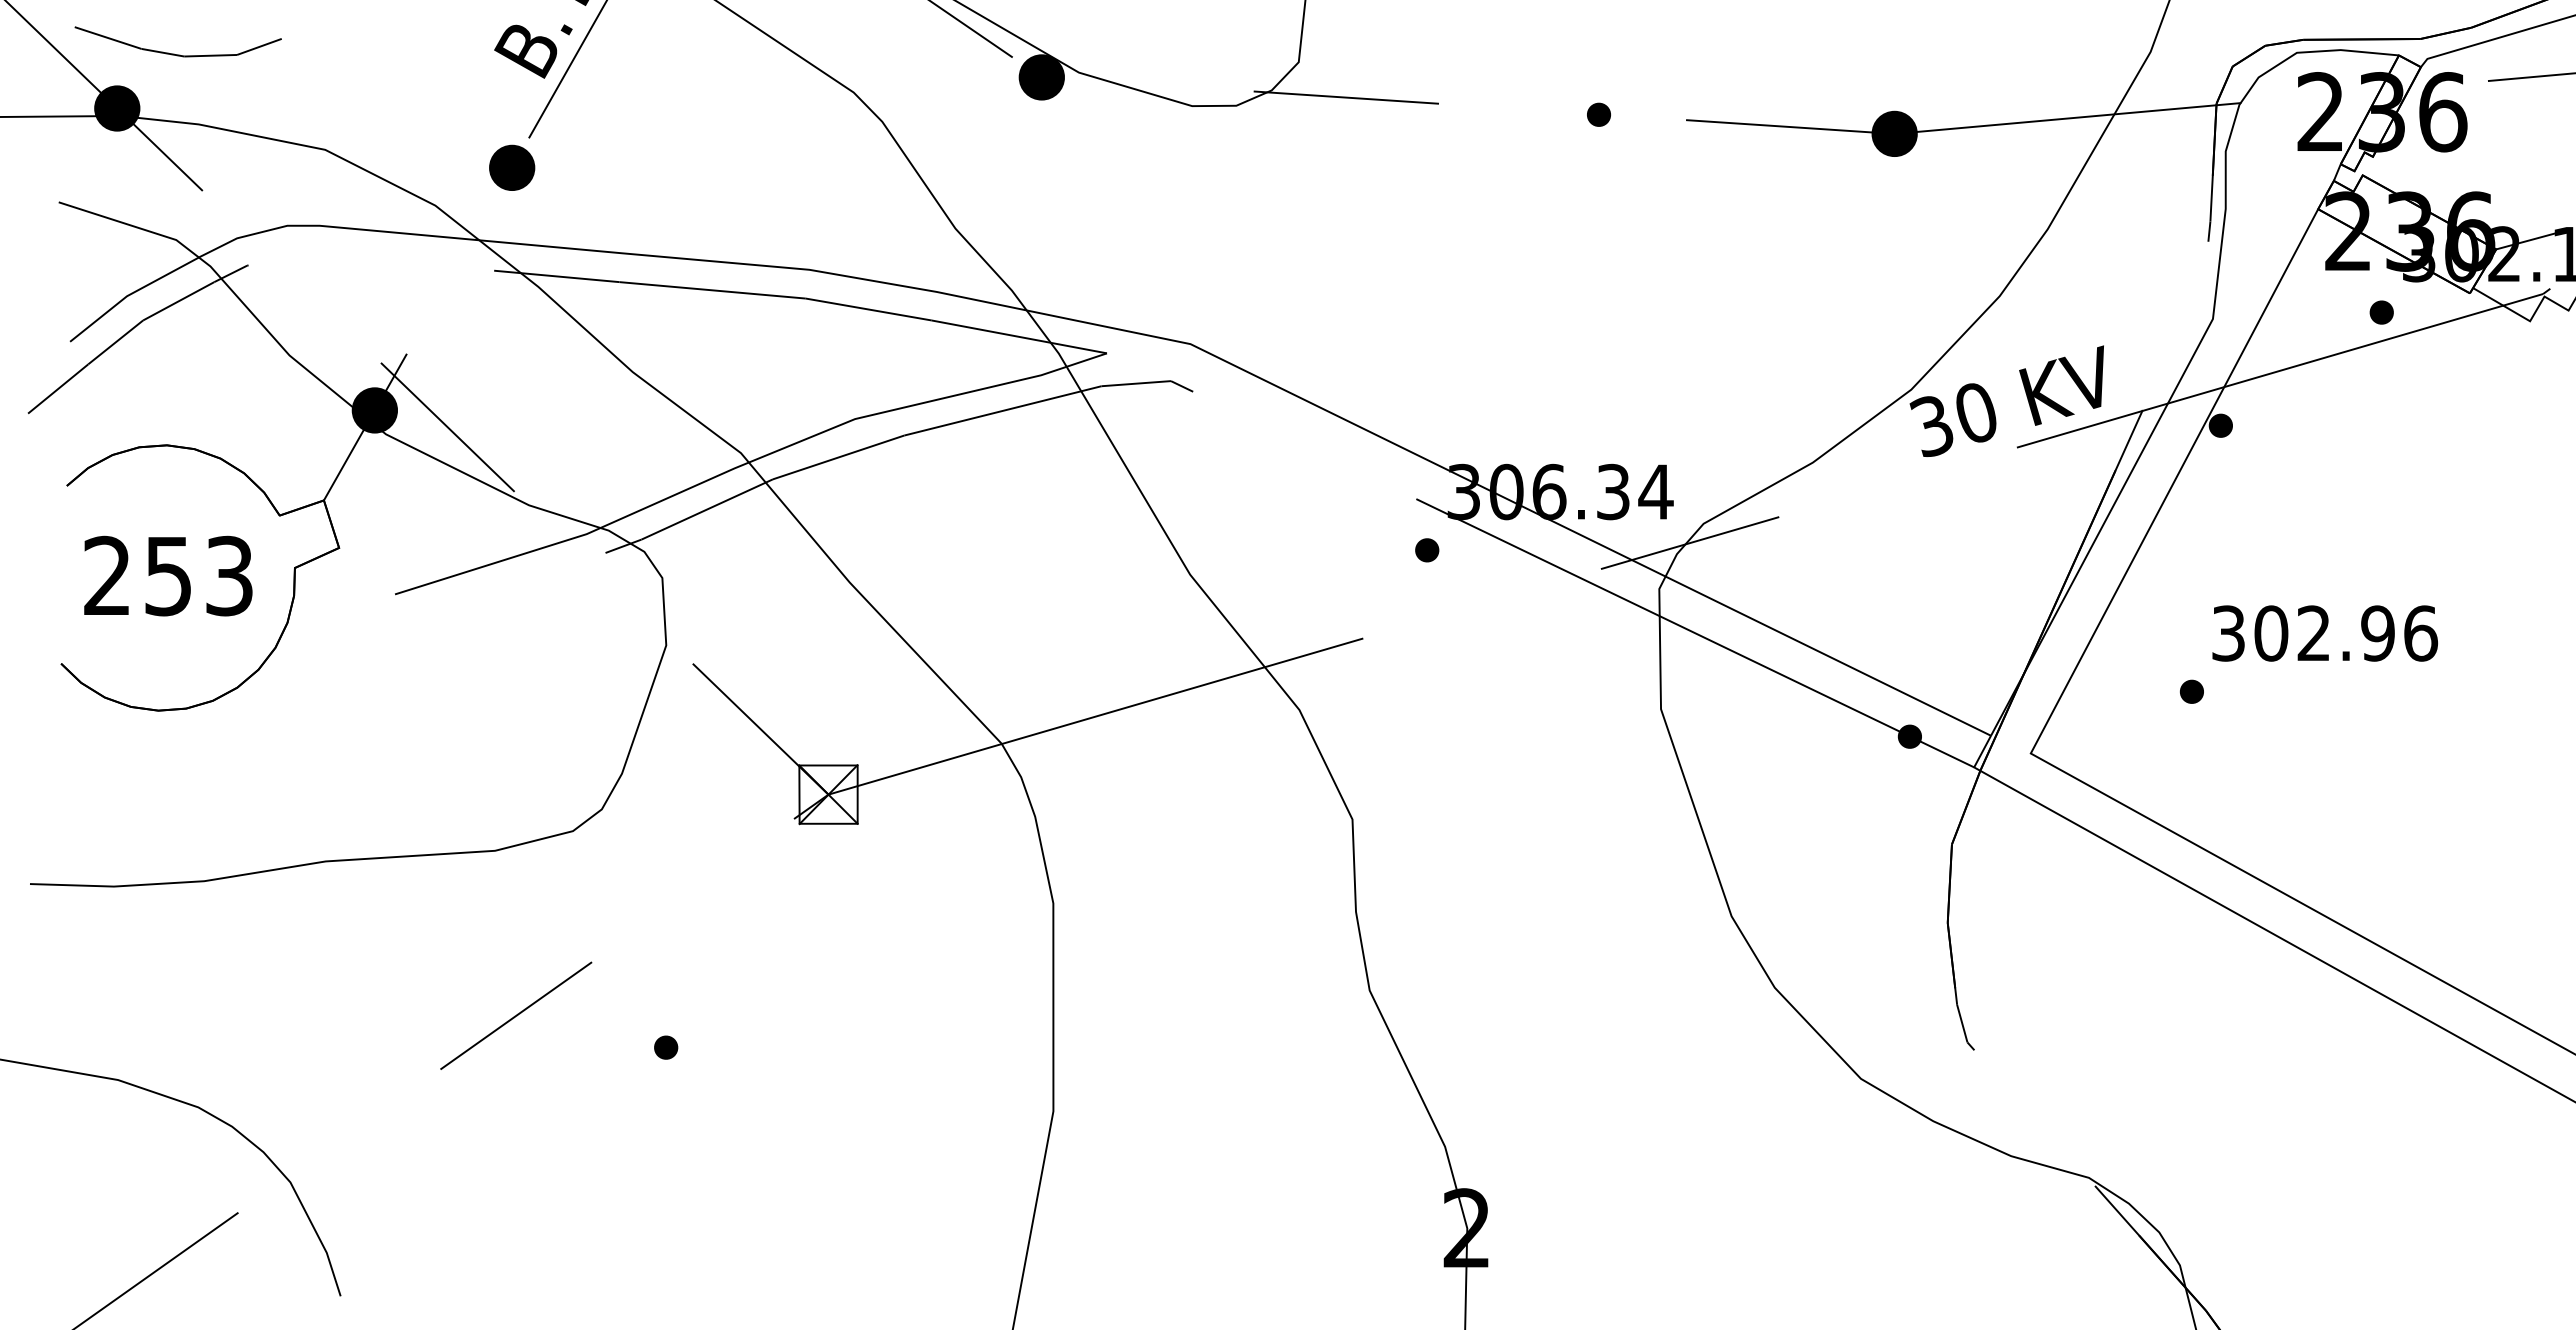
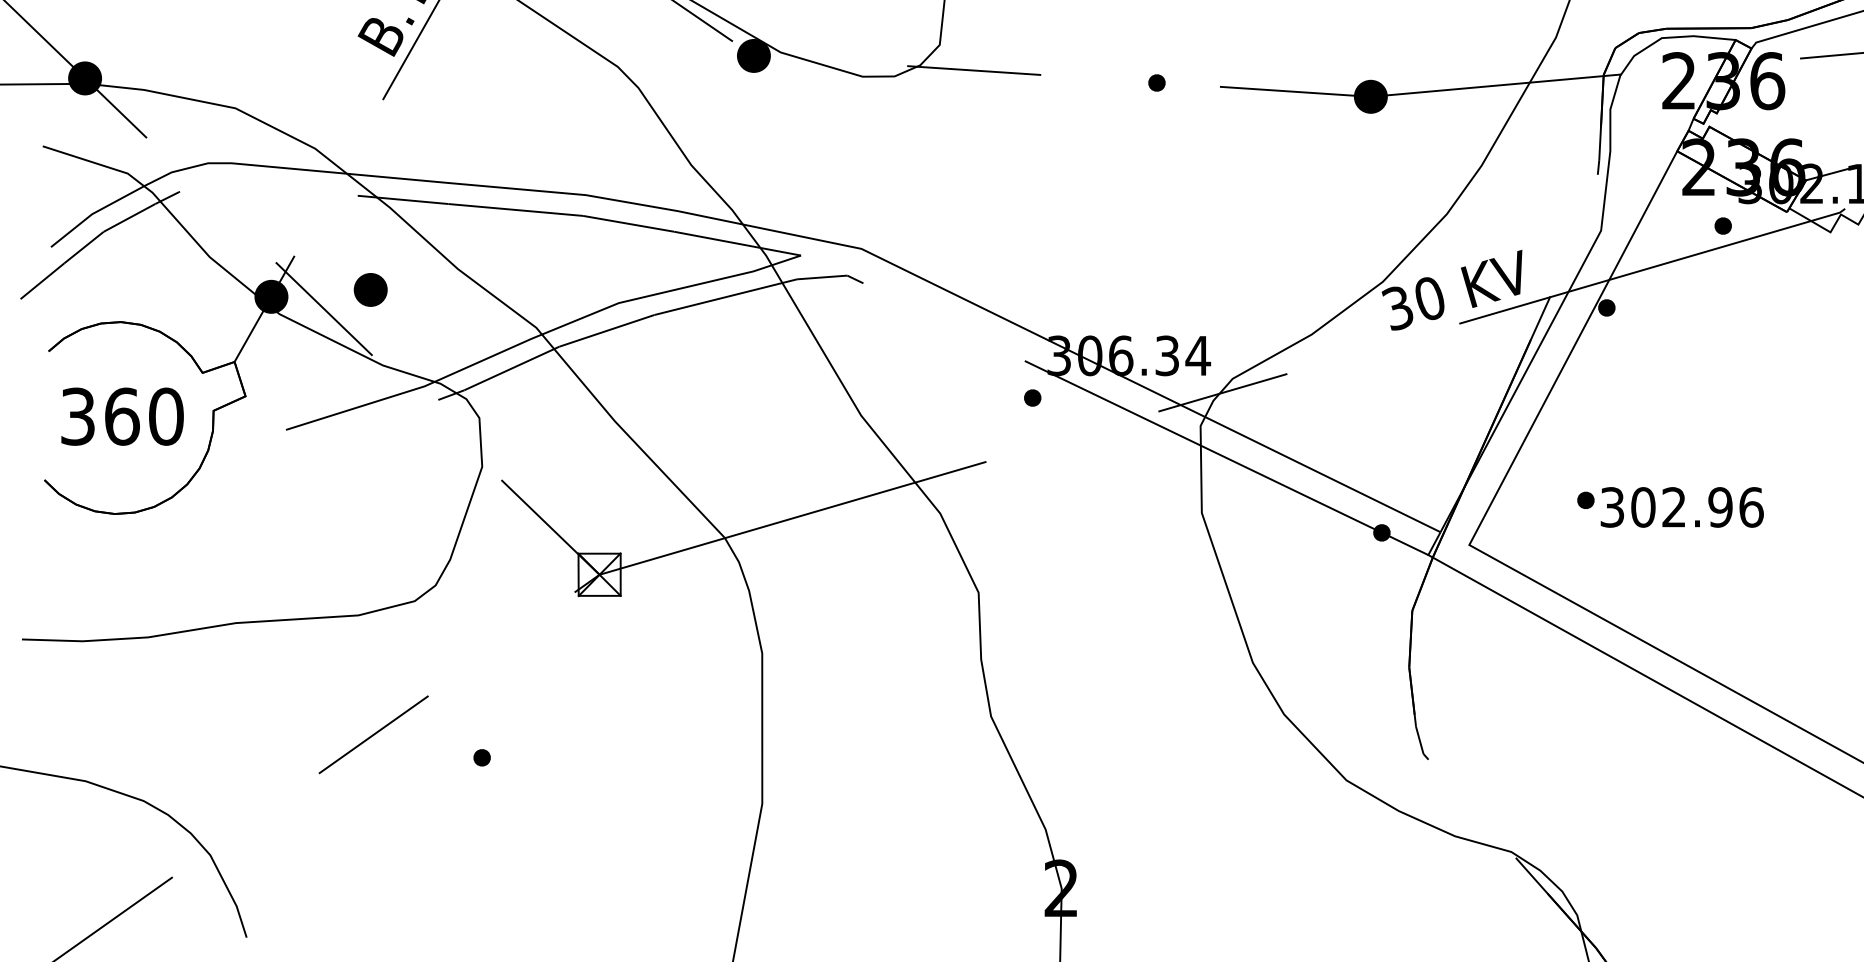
line: (174, 53) -> (126, 38), removed
part: (512, 167) -> (371, 289), moved
text: (168, 575) -> (122, 416), 253 -> 360
text: (2324, 633) -> (1681, 507), moved

